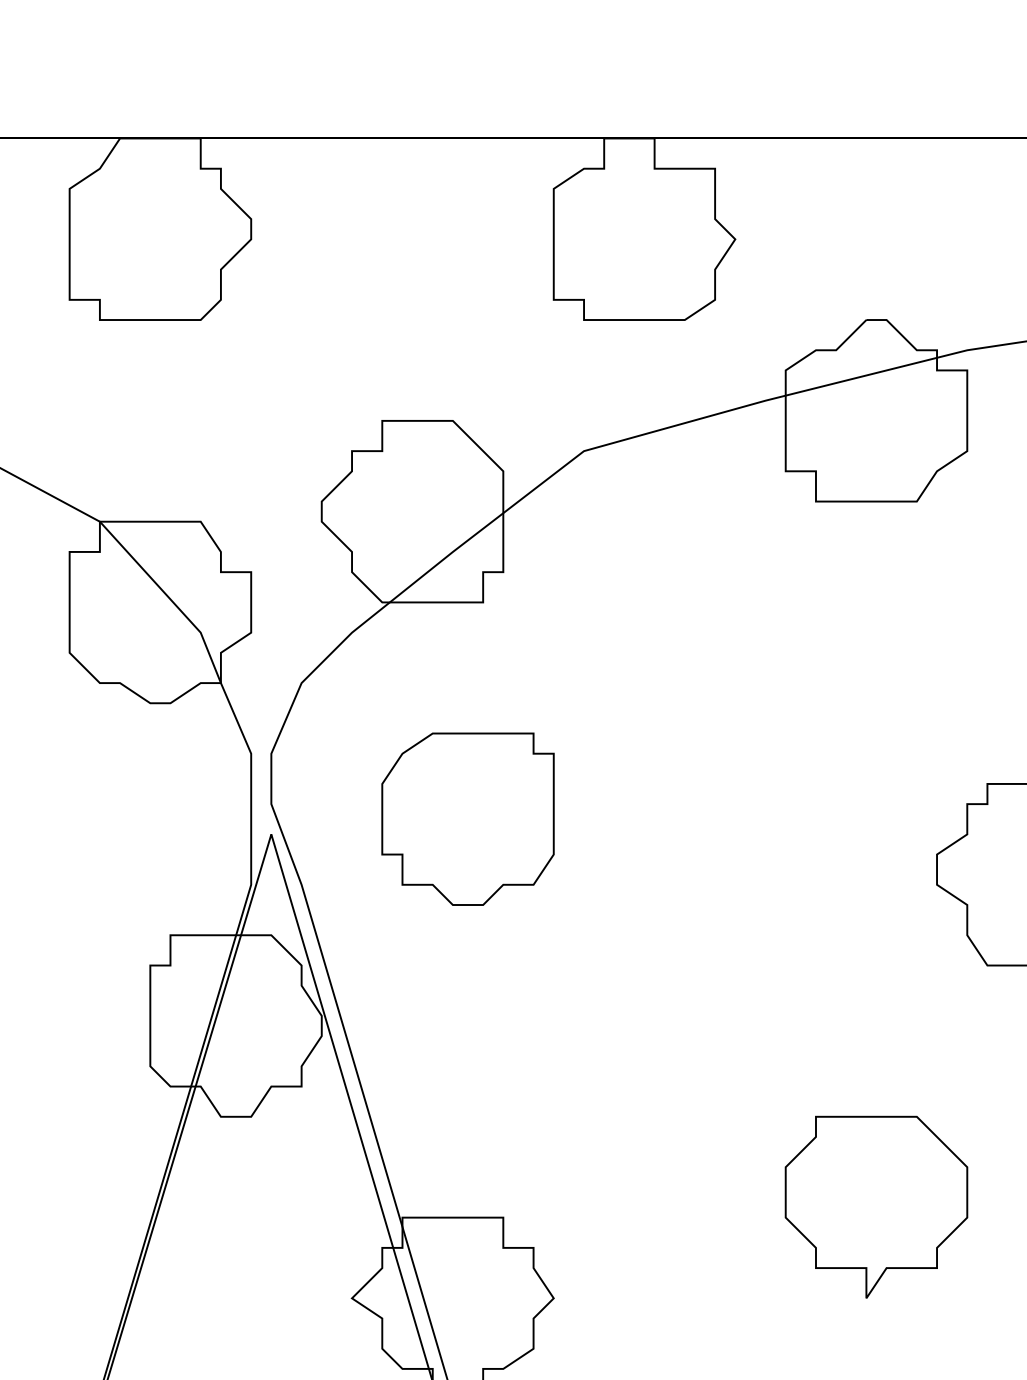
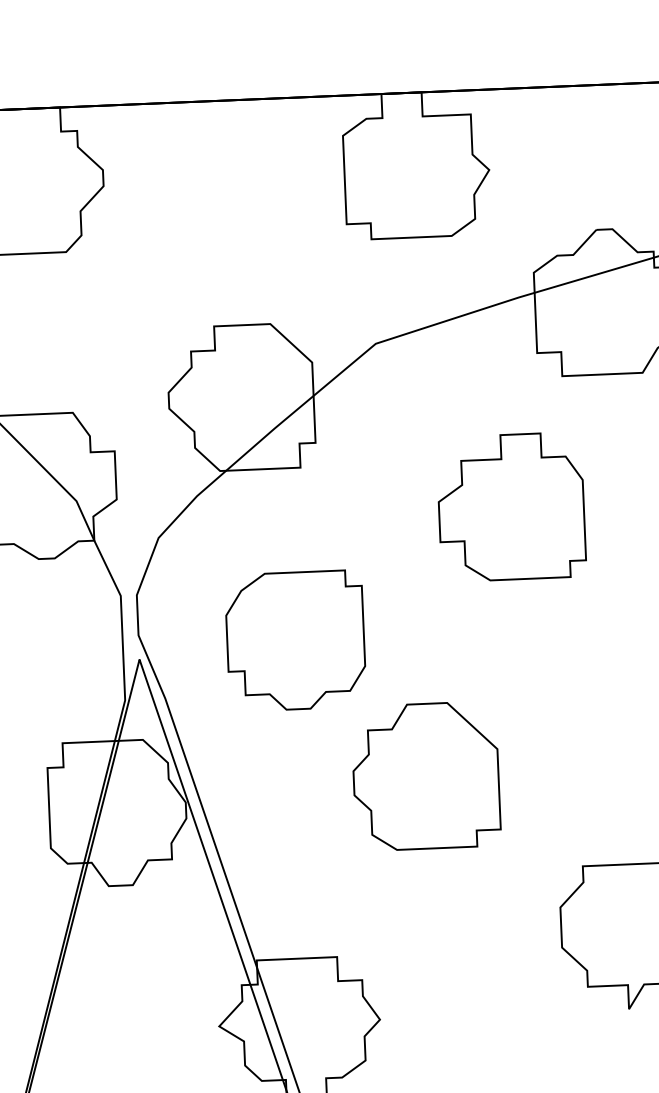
part: (744, 662) -> (510, 506), added
part: (623, 995) -> (425, 776), added

